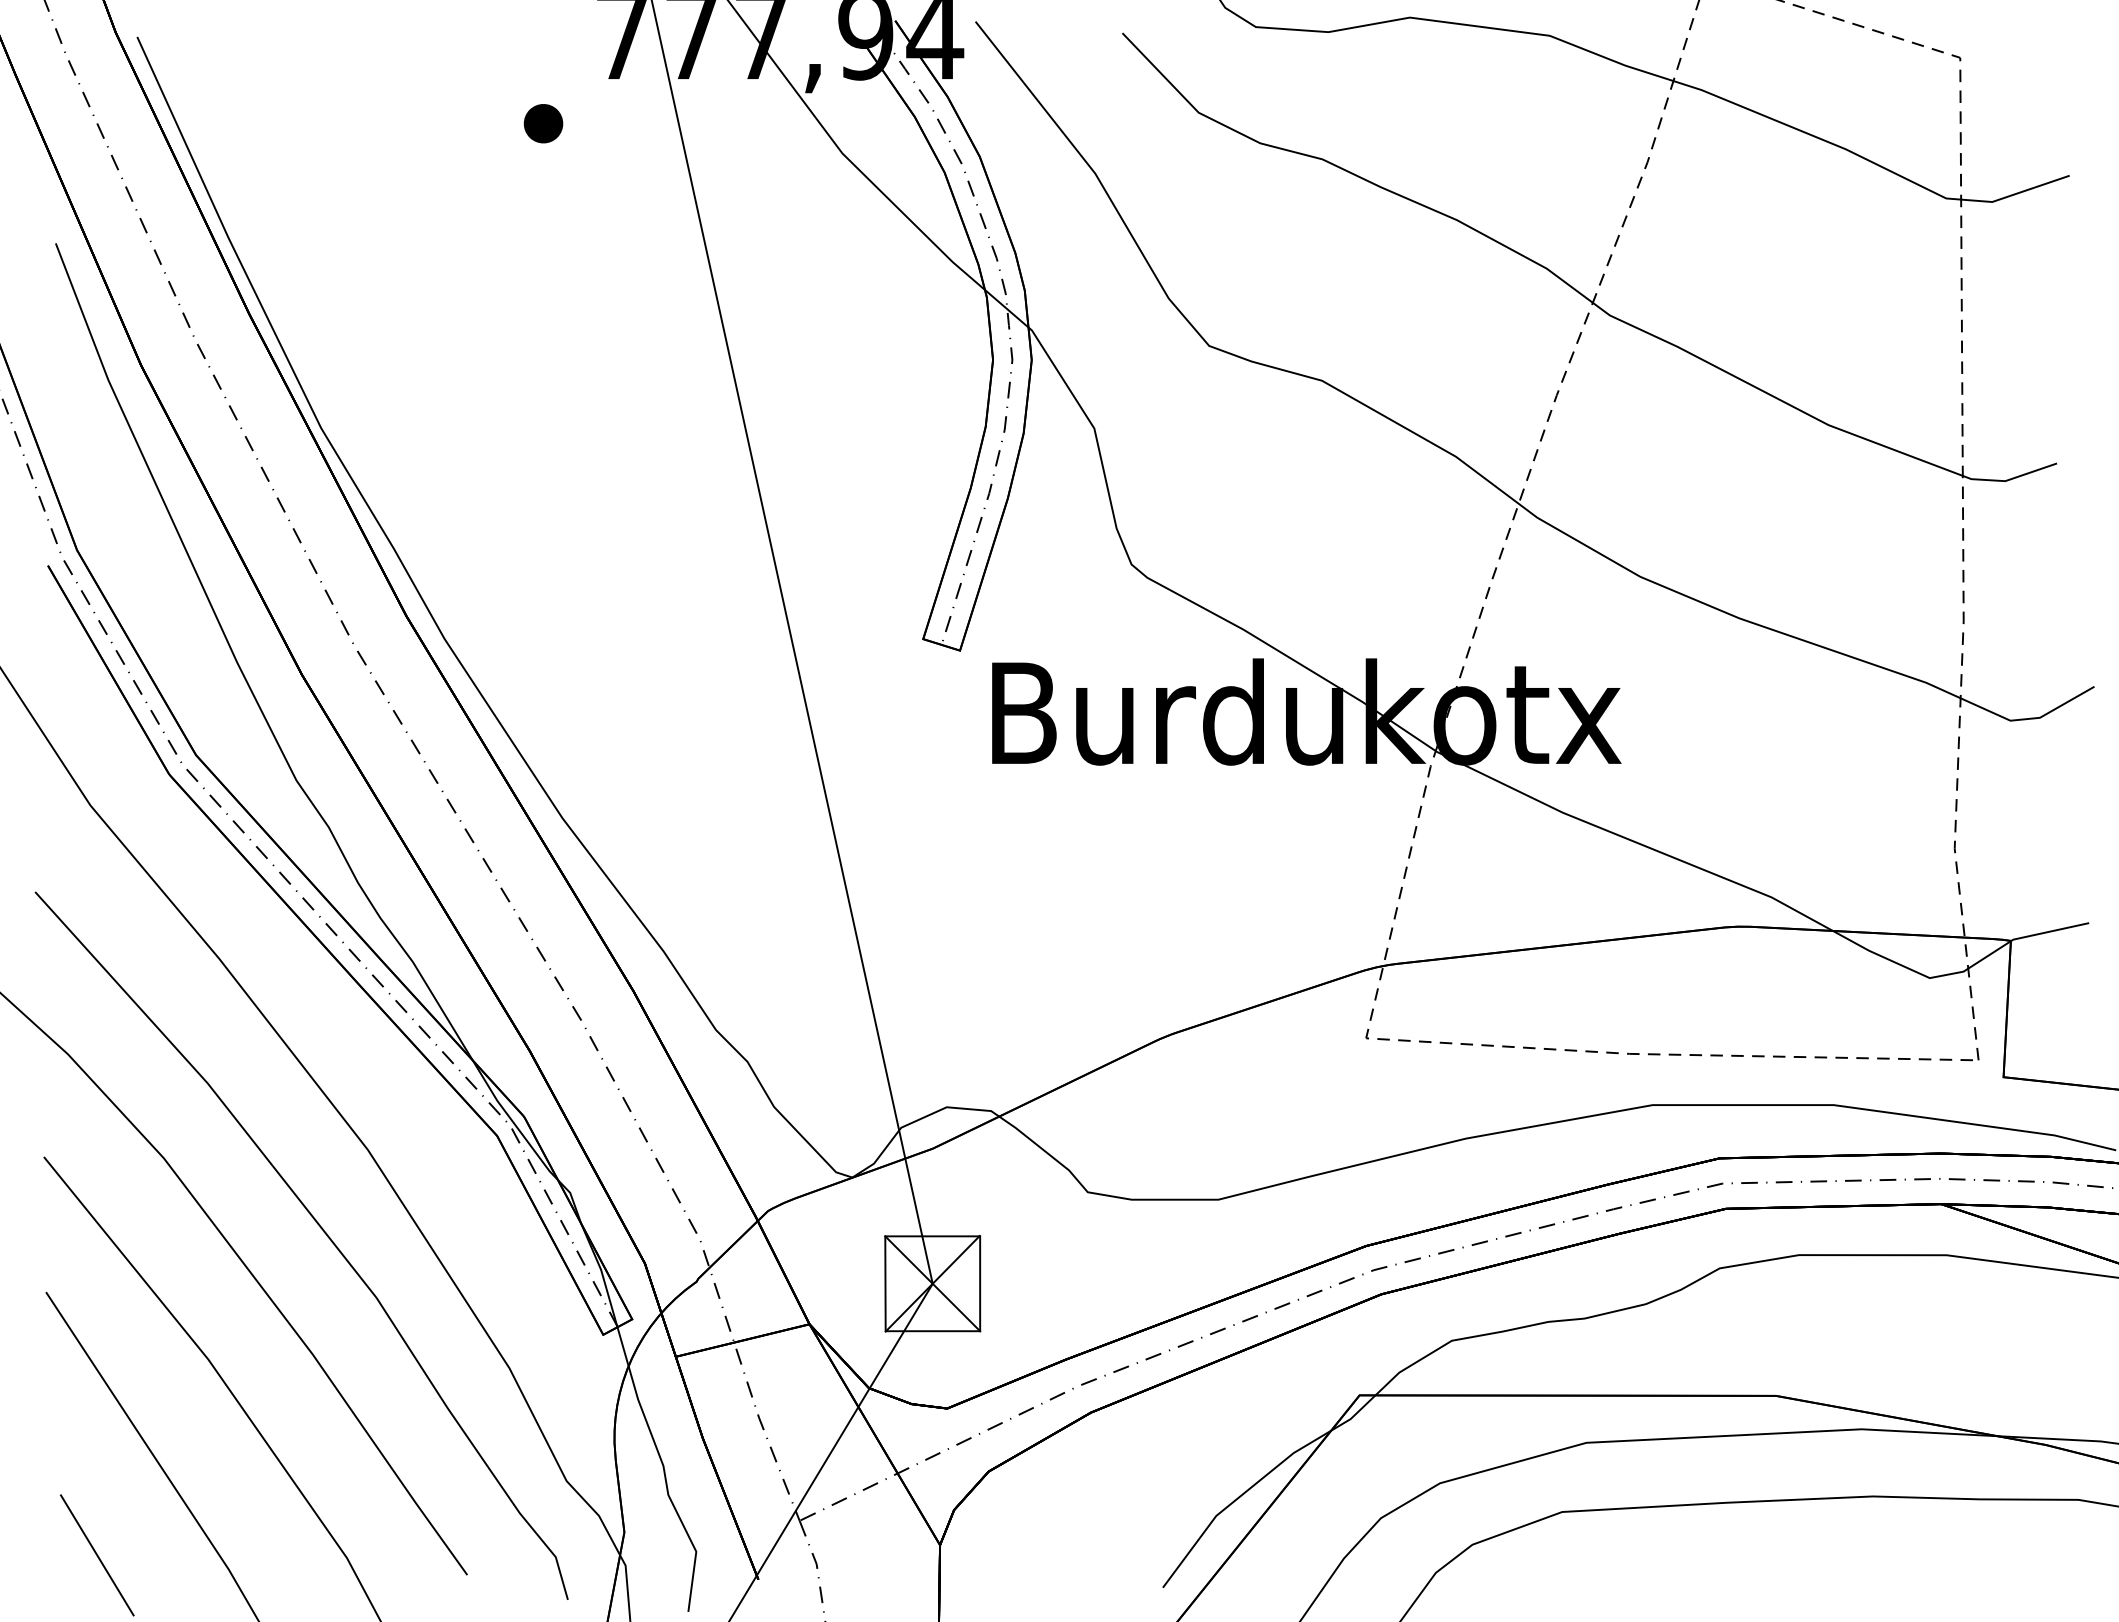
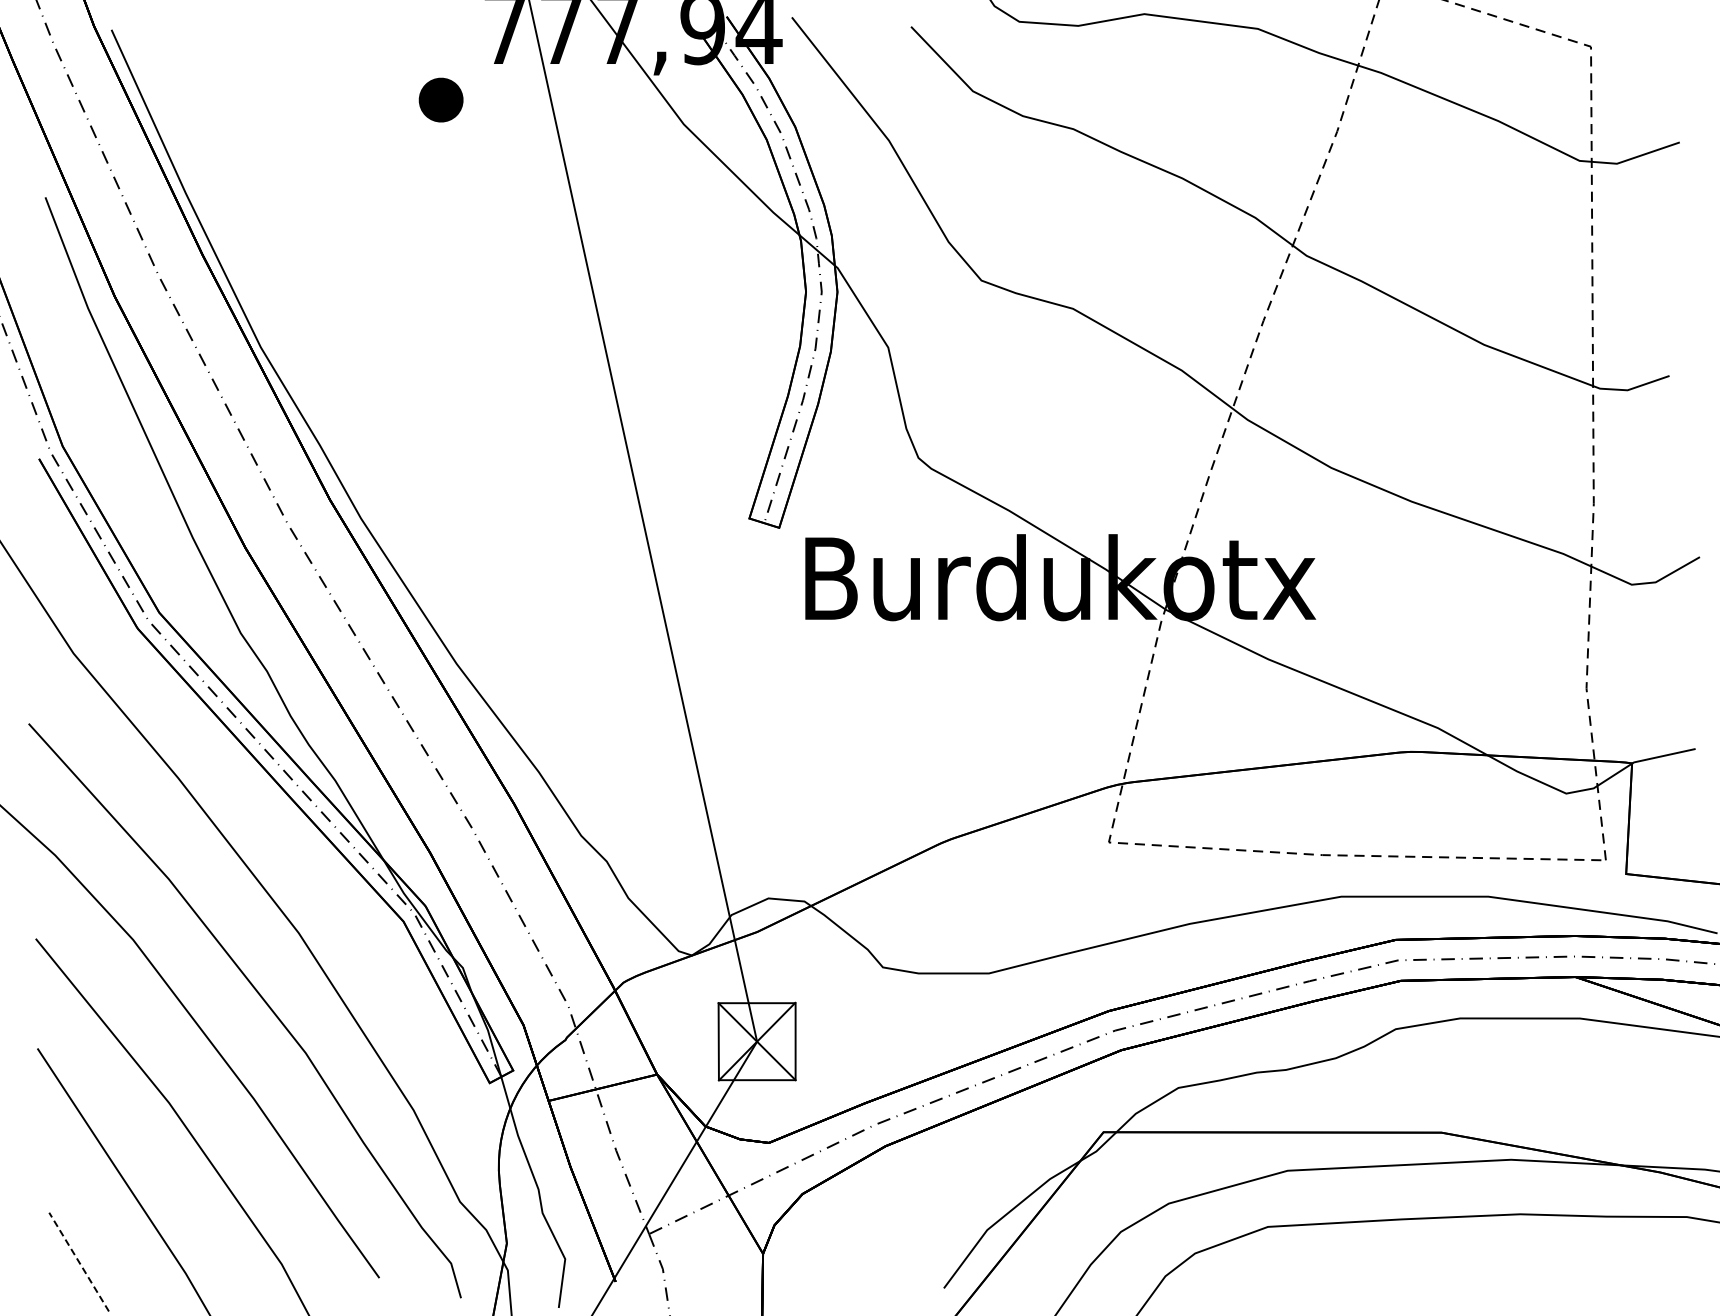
part: (543, 124) -> (441, 100), size x1.4
line: (97, 1555) -> (79, 1262), solid -> dashed

